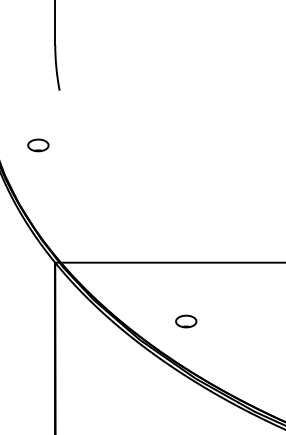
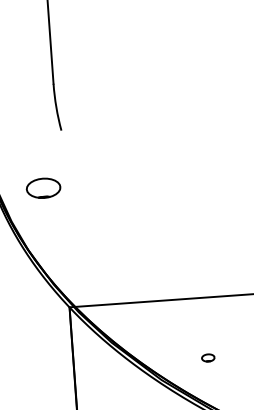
part: (38, 145) -> (43, 188), size x1.6
part: (186, 321) -> (208, 357), size x0.6

